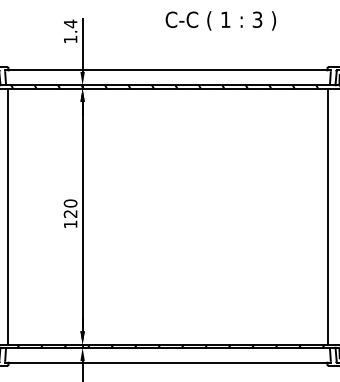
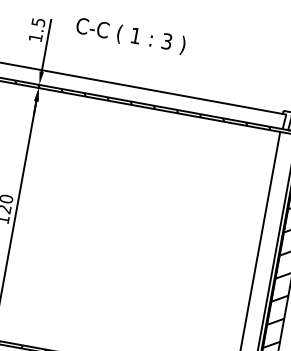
text: (220, 20) -> (130, 35), moved
text: (70, 23) -> (38, 21), 1.4 -> 1.5

